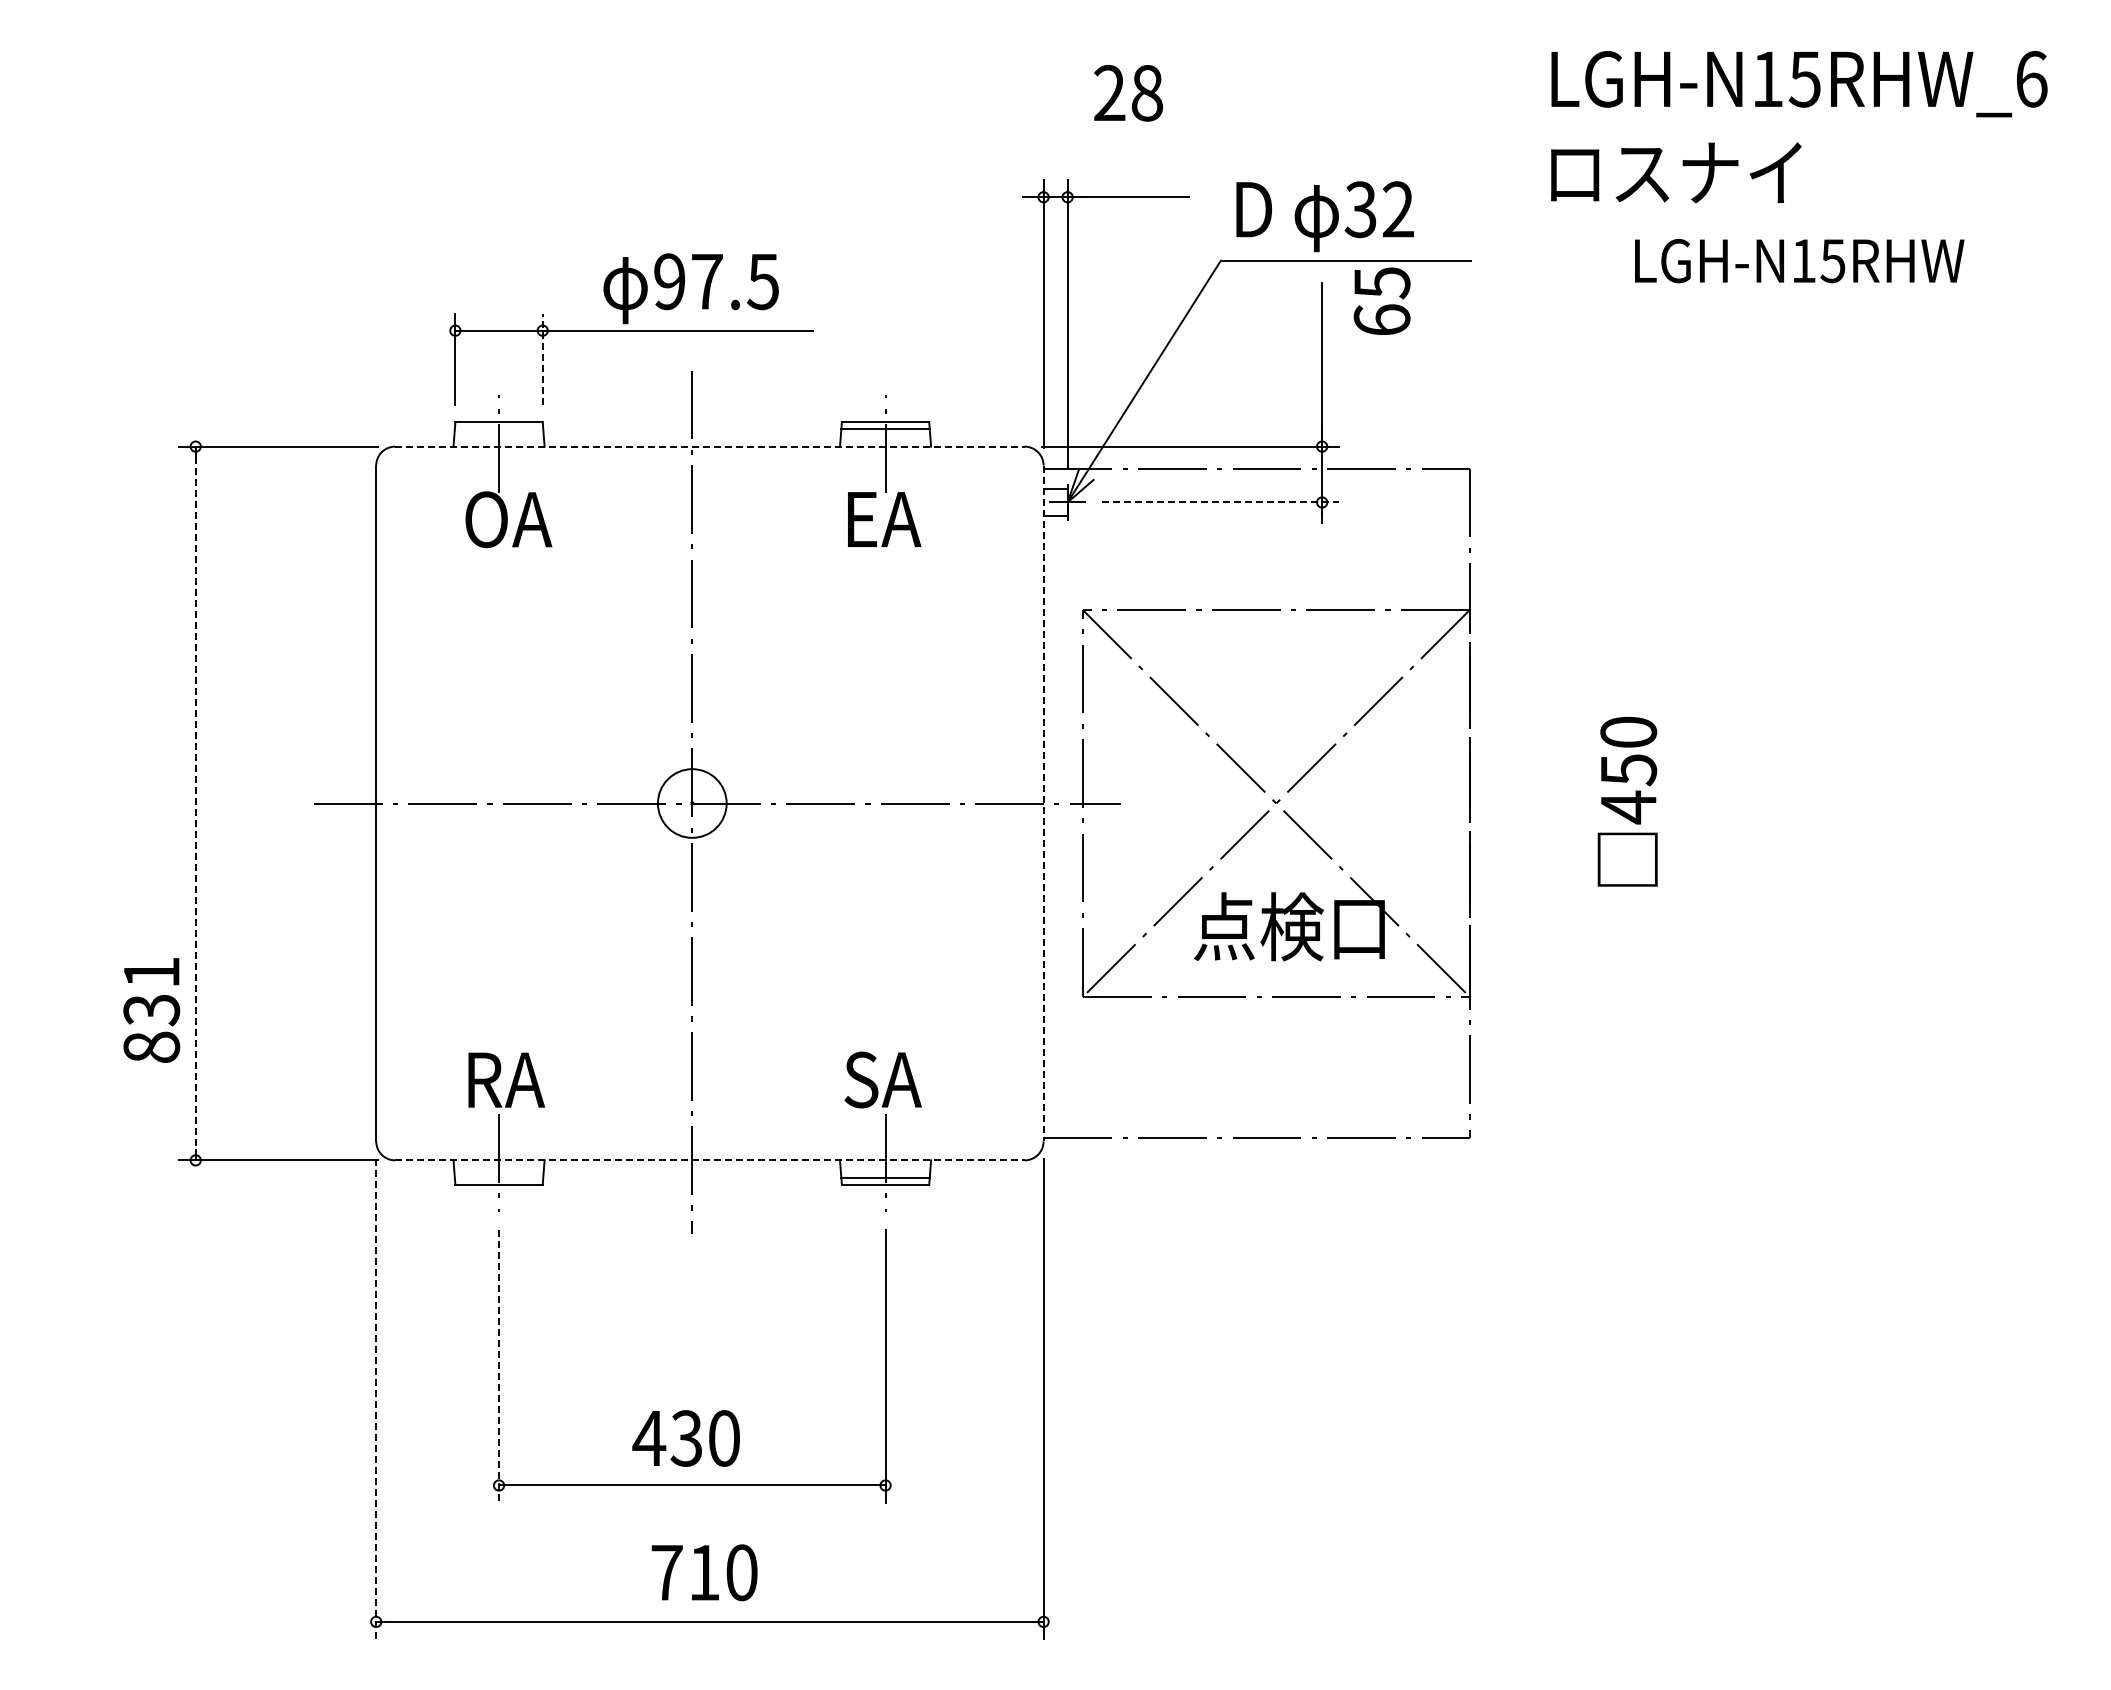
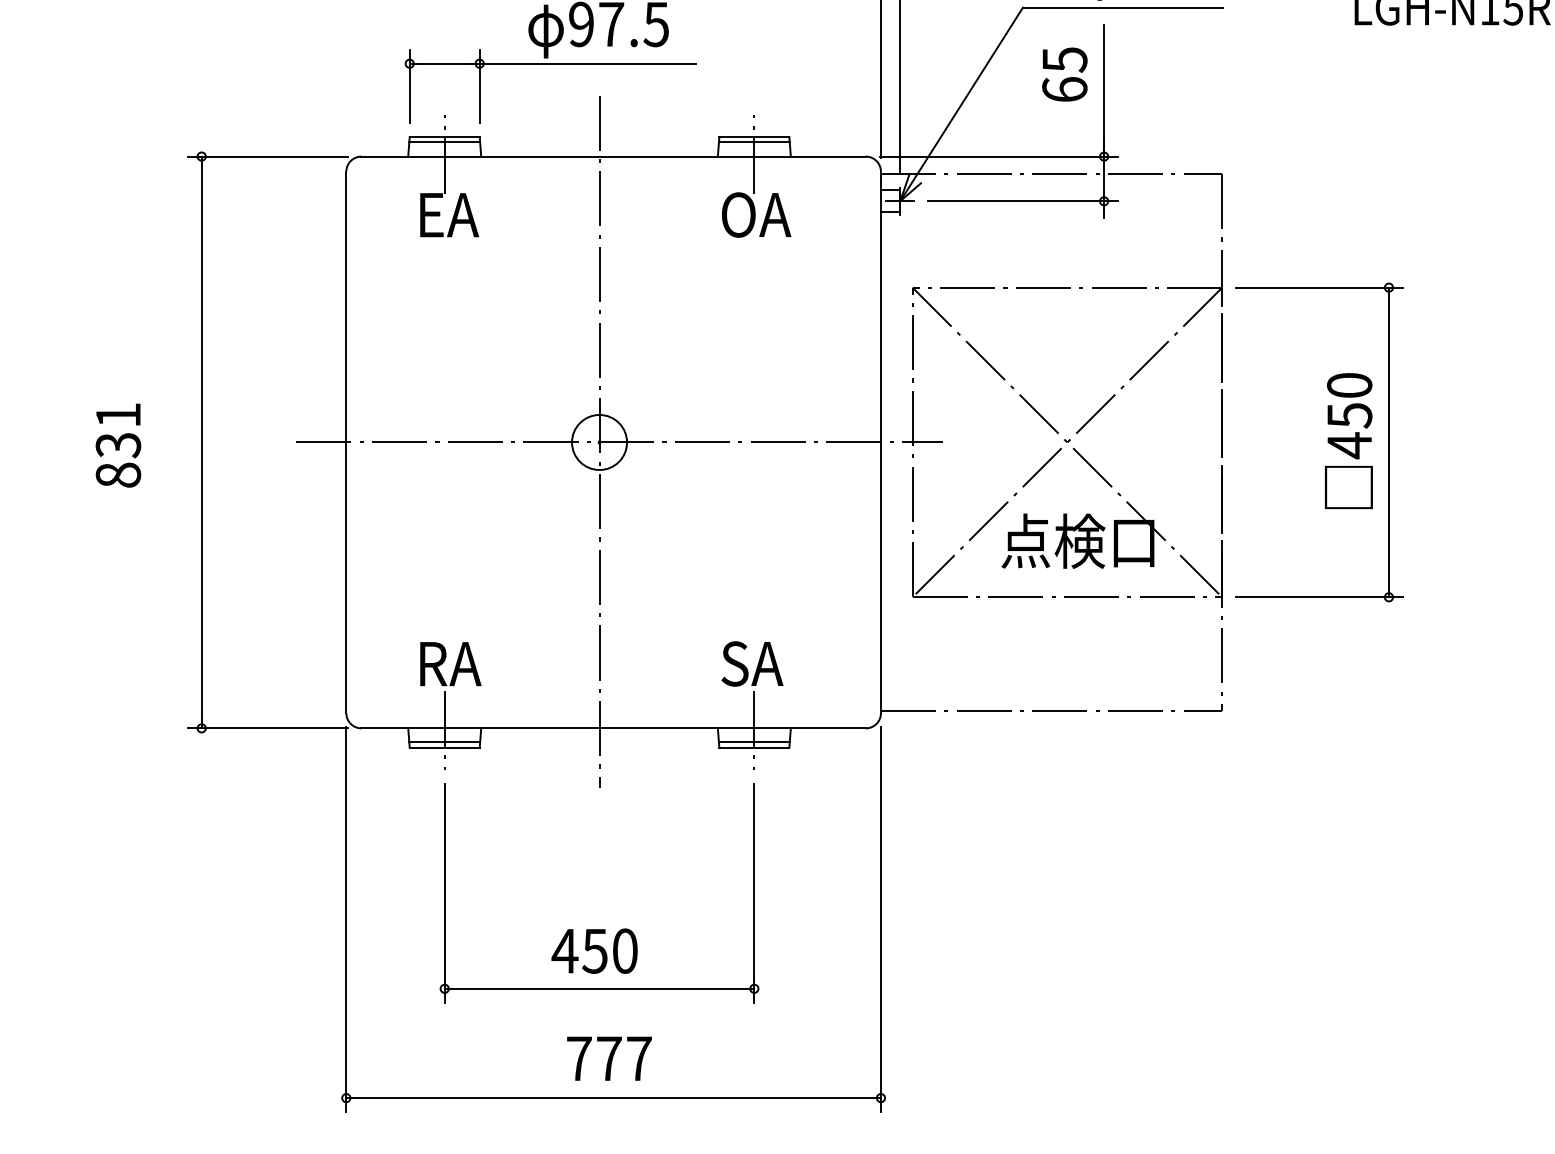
text: (1381, 300) -> (1064, 73), moved
line: (542, 359) -> (479, 86), dashed -> solid
line: (498, 429) -> (444, 142), added
line: (709, 446) -> (613, 156), dashed -> solid
line: (1220, 502) -> (1022, 201), dashed -> solid
text: (508, 519) -> (452, 214), OA -> EA
text: (888, 519) -> (756, 214), EA -> OA
line: (195, 803) -> (201, 442), dashed -> solid
line: (1043, 803) -> (880, 442), dashed -> solid
part: (1677, 803) -> (1388, 442), added
text: (151, 1010) -> (118, 445), moved
line: (709, 1160) -> (613, 728), dashed -> solid
line: (498, 1177) -> (444, 742), added
line: (499, 1366) -> (445, 893), dashed -> solid
line: (376, 1399) -> (346, 919), dashed -> solid
text: (686, 1438) -> (594, 951), 430 -> 450
text: (723, 1572) -> (624, 1058), 710 -> 777

